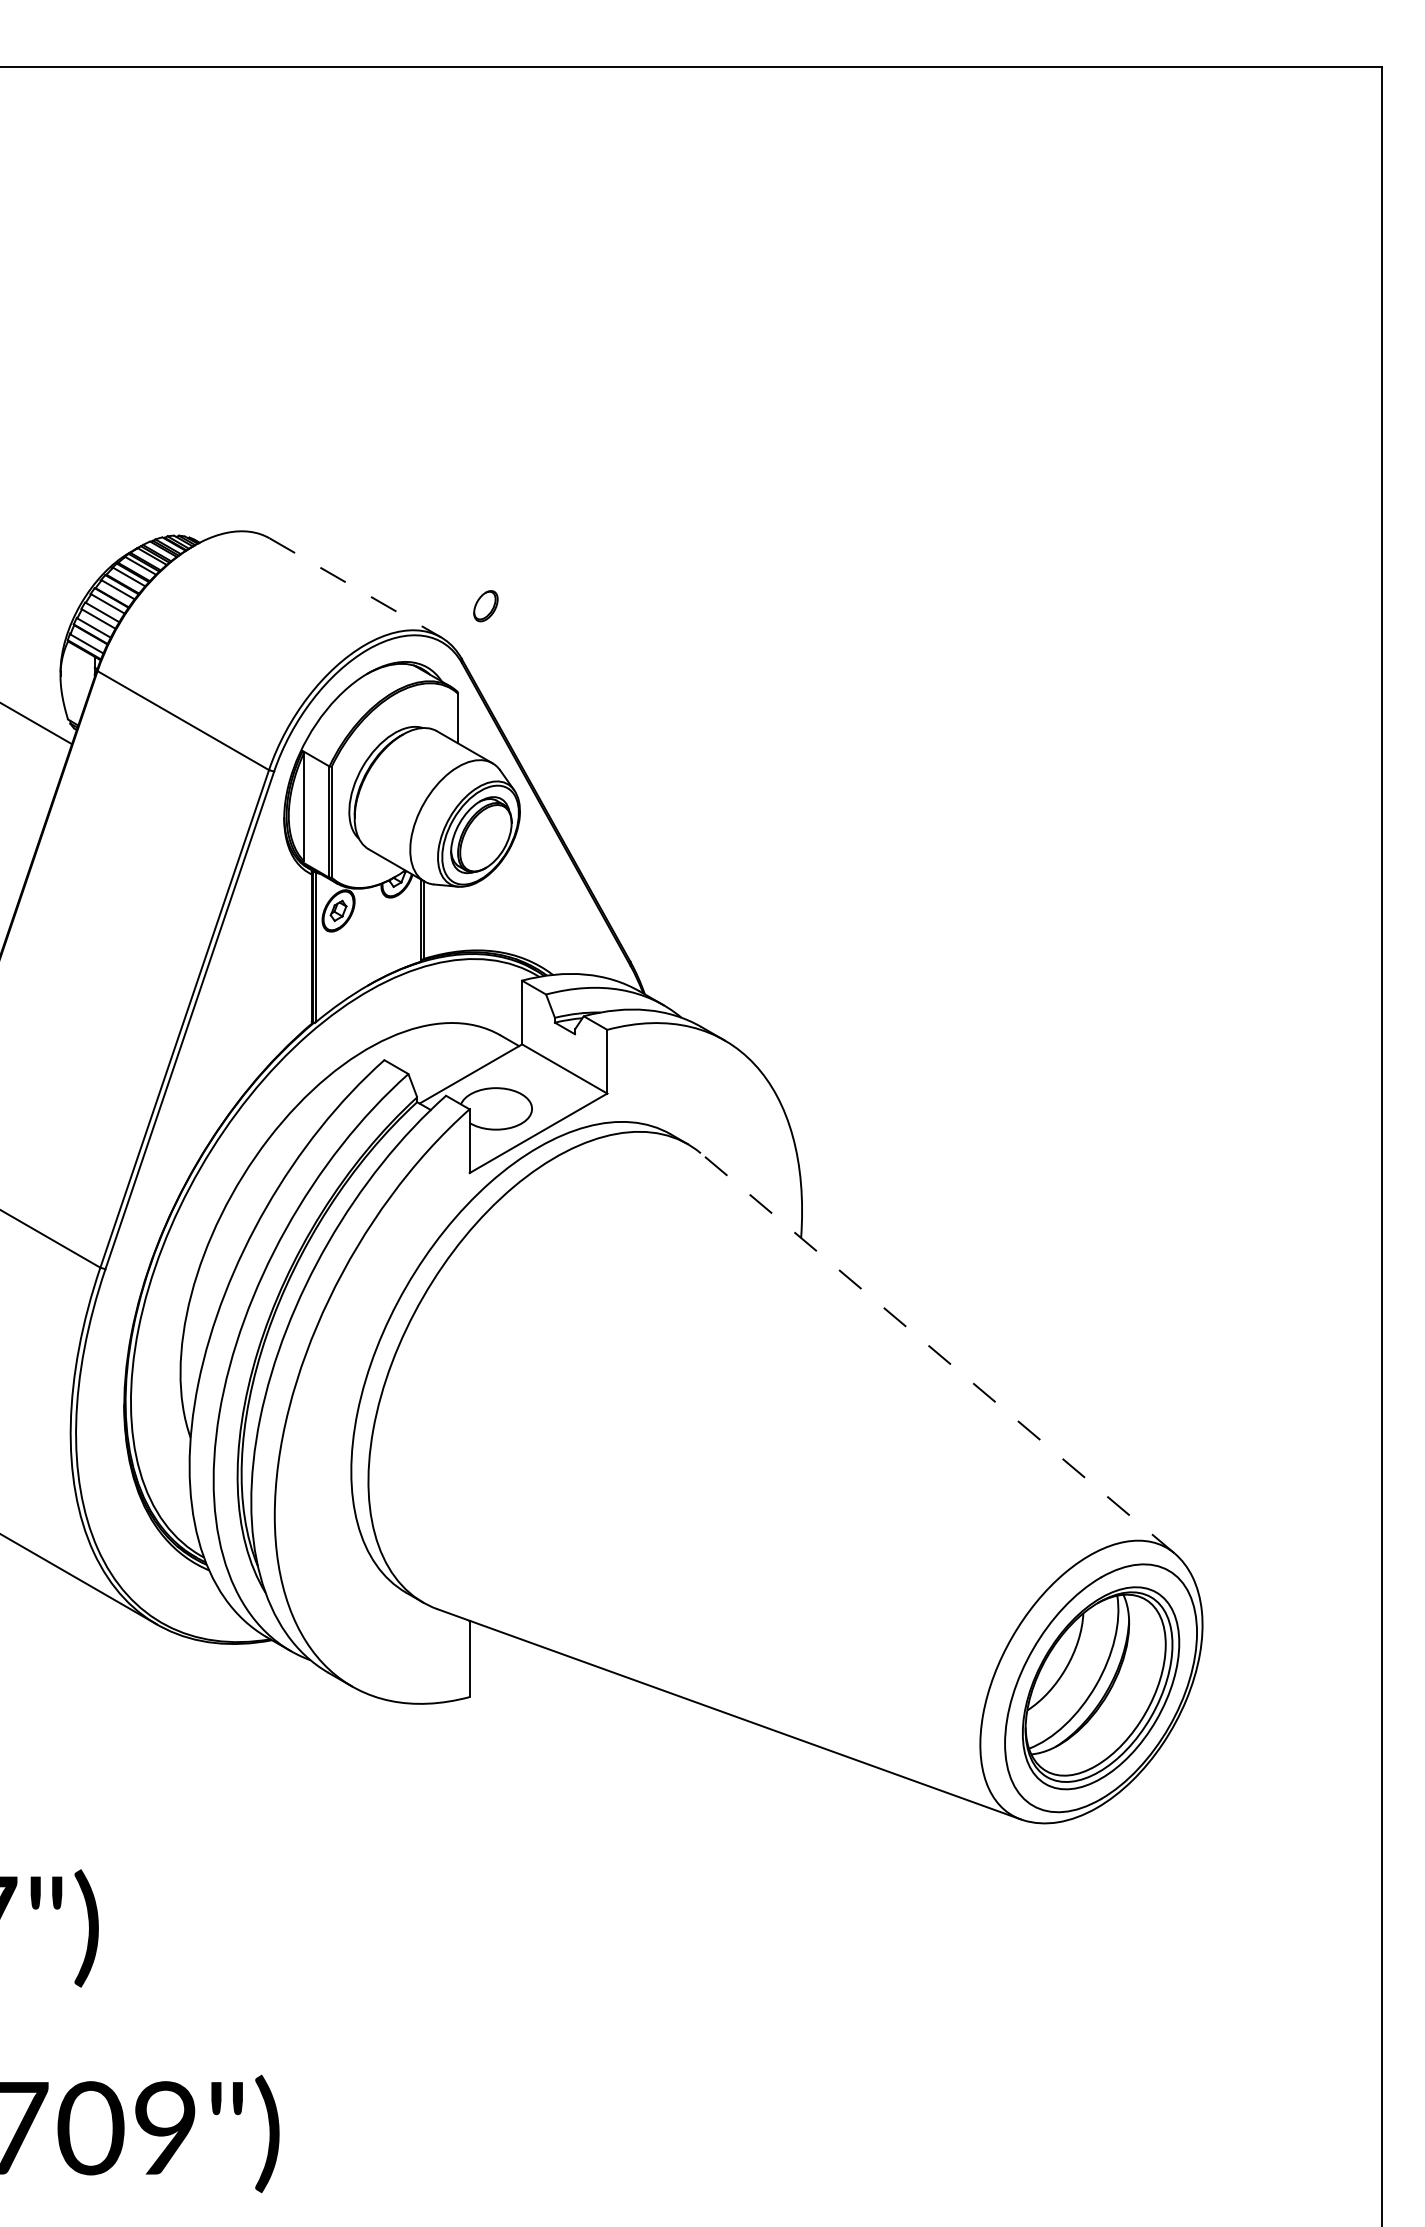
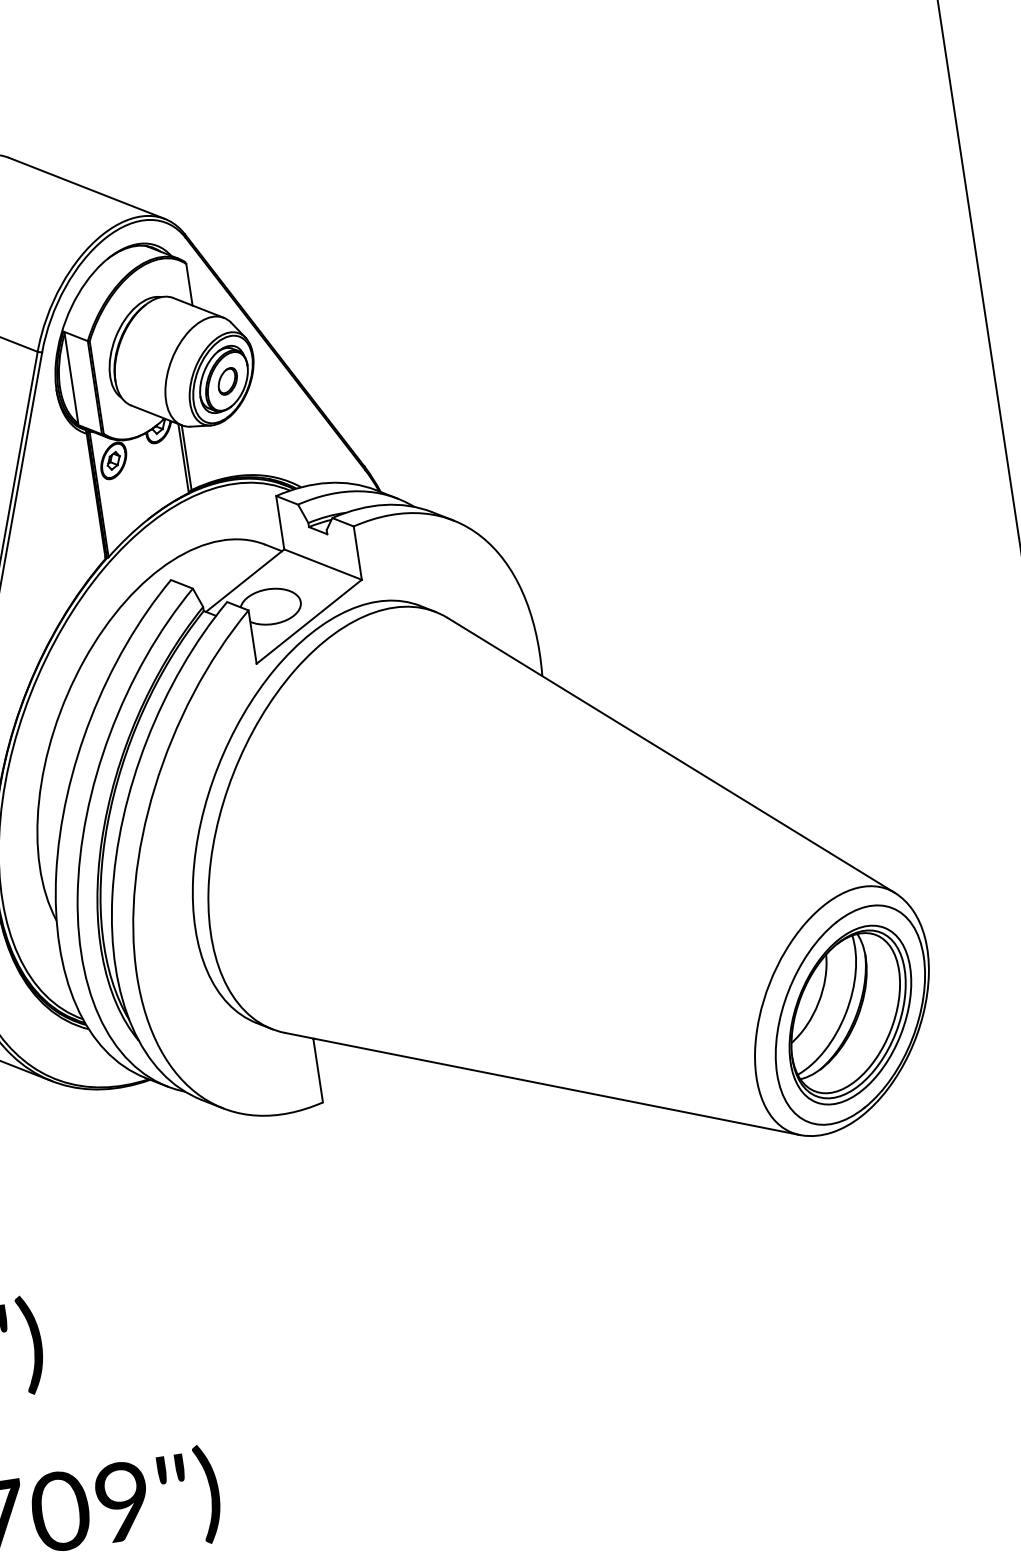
line: (355, 587) -> (86, 188), dashed -> solid
part: (485, 606) -> (227, 381), moved
line: (937, 1353) -> (671, 755), dashed -> solid

